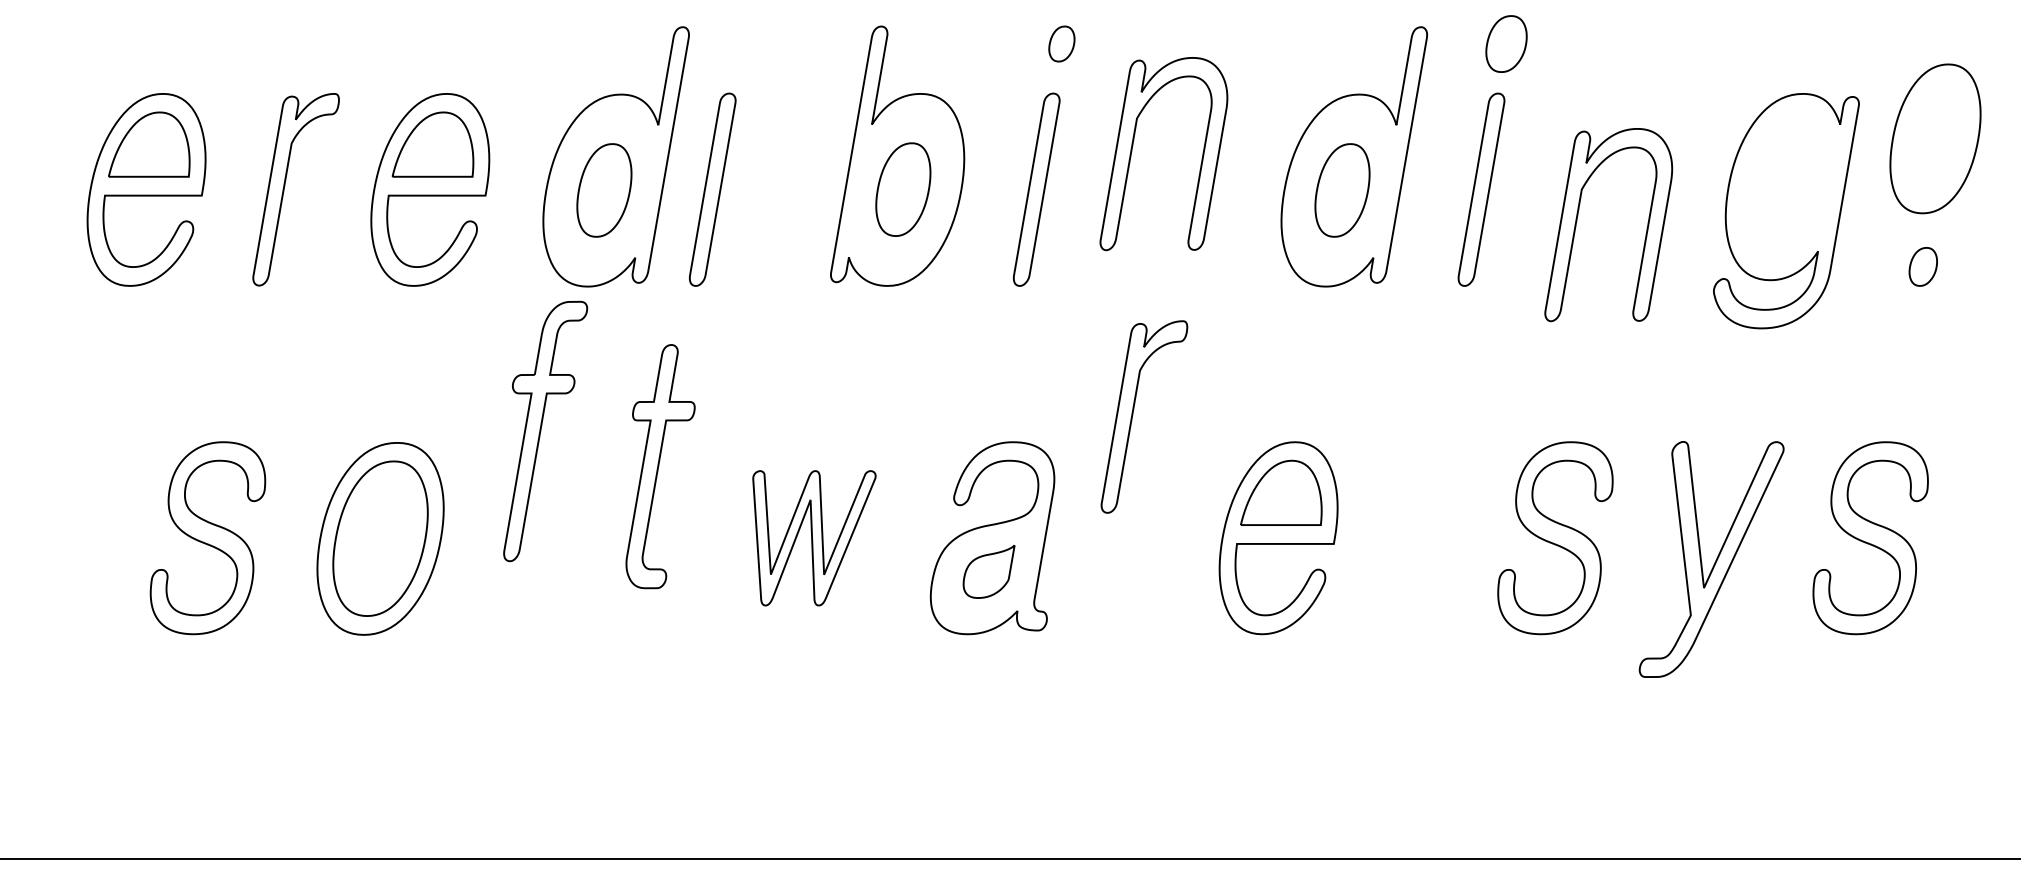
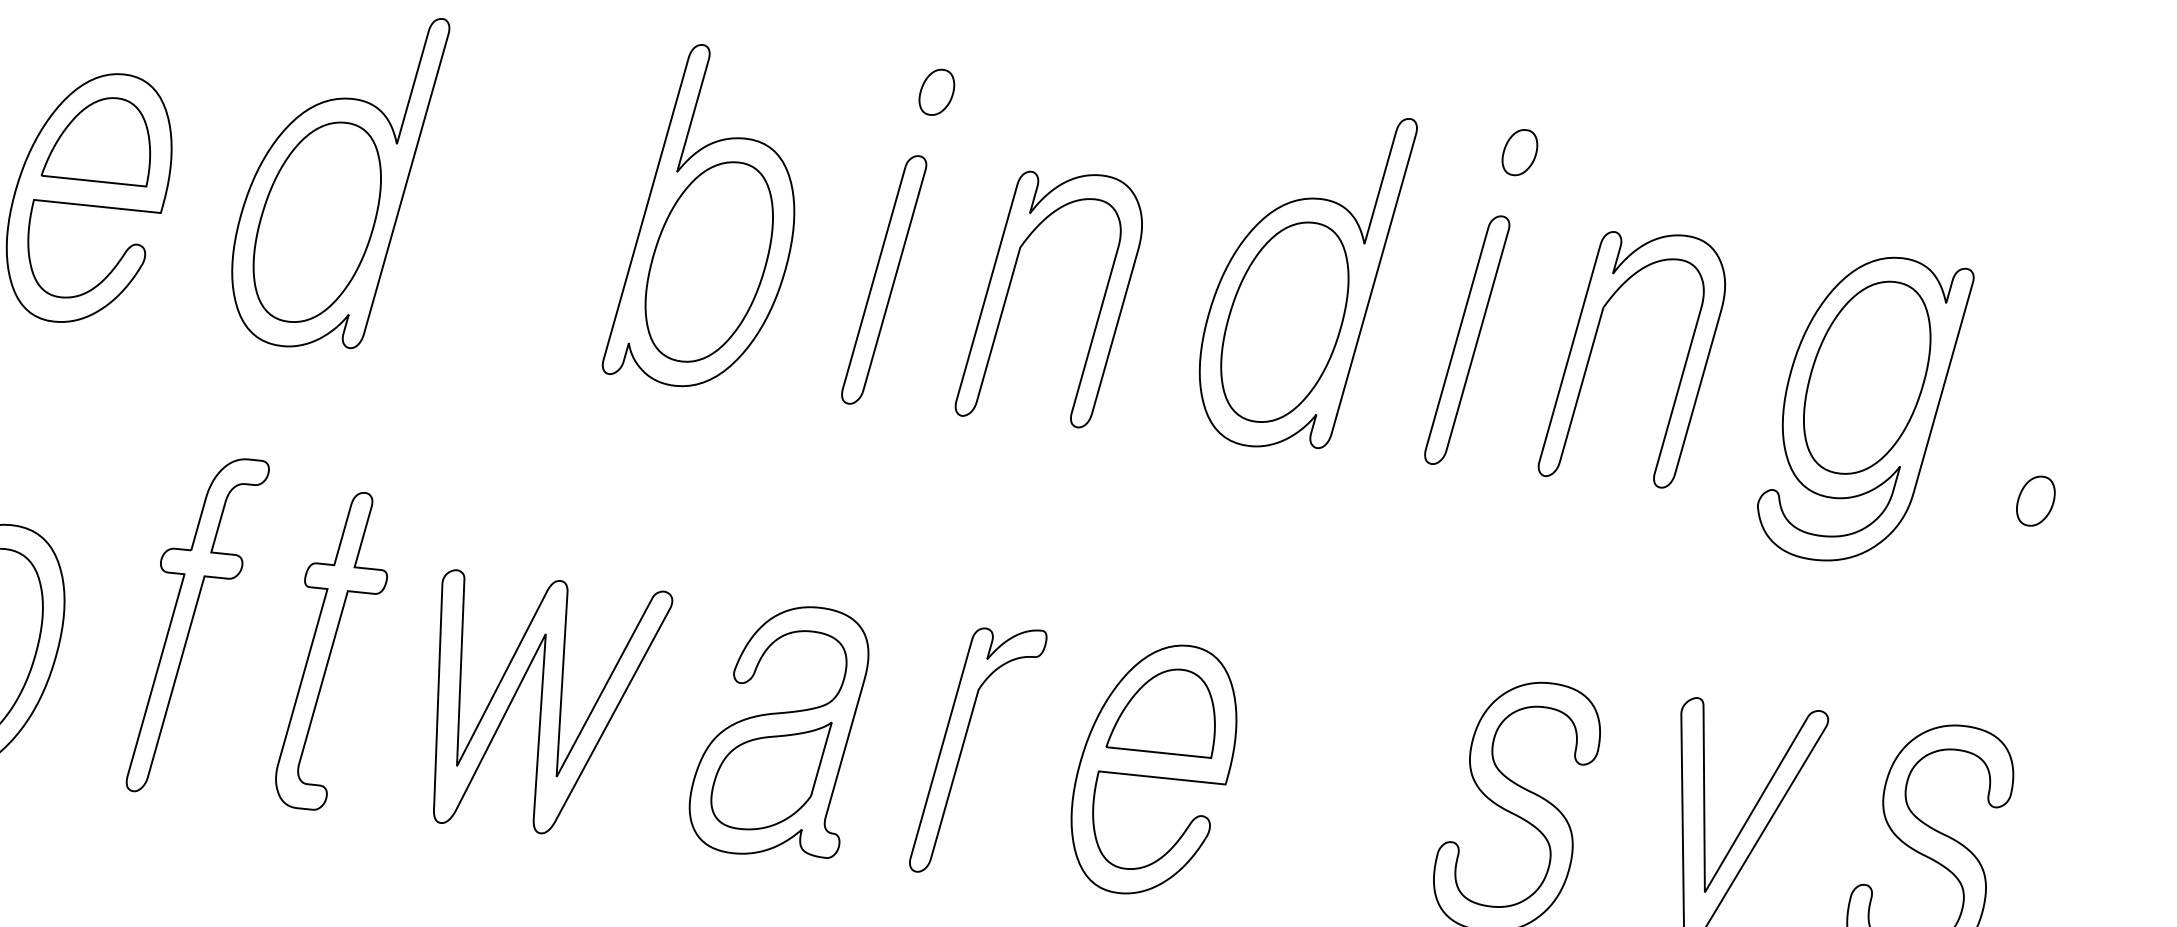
part: (1506, 43) -> (1519, 151), size x0.62
part: (1935, 138) -> (1867, 377), moved
part: (1132, 151) -> (1010, 289), moved
part: (712, 189) -> (459, 235), removed
part: (903, 189) -> (709, 261), size x1.67
part: (604, 190) -> (317, 222), size x1.67
part: (1342, 190) -> (1284, 322), size x1.67
part: (1577, 221) -> (1593, 348), moved
part: (1133, 415) -> (964, 747), moved
part: (545, 431) -> (197, 626), moved
part: (660, 466) -> (334, 650), moved
part: (814, 538) -> (545, 707), size x1.43
part: (988, 571) -> (769, 773), size x1.67

